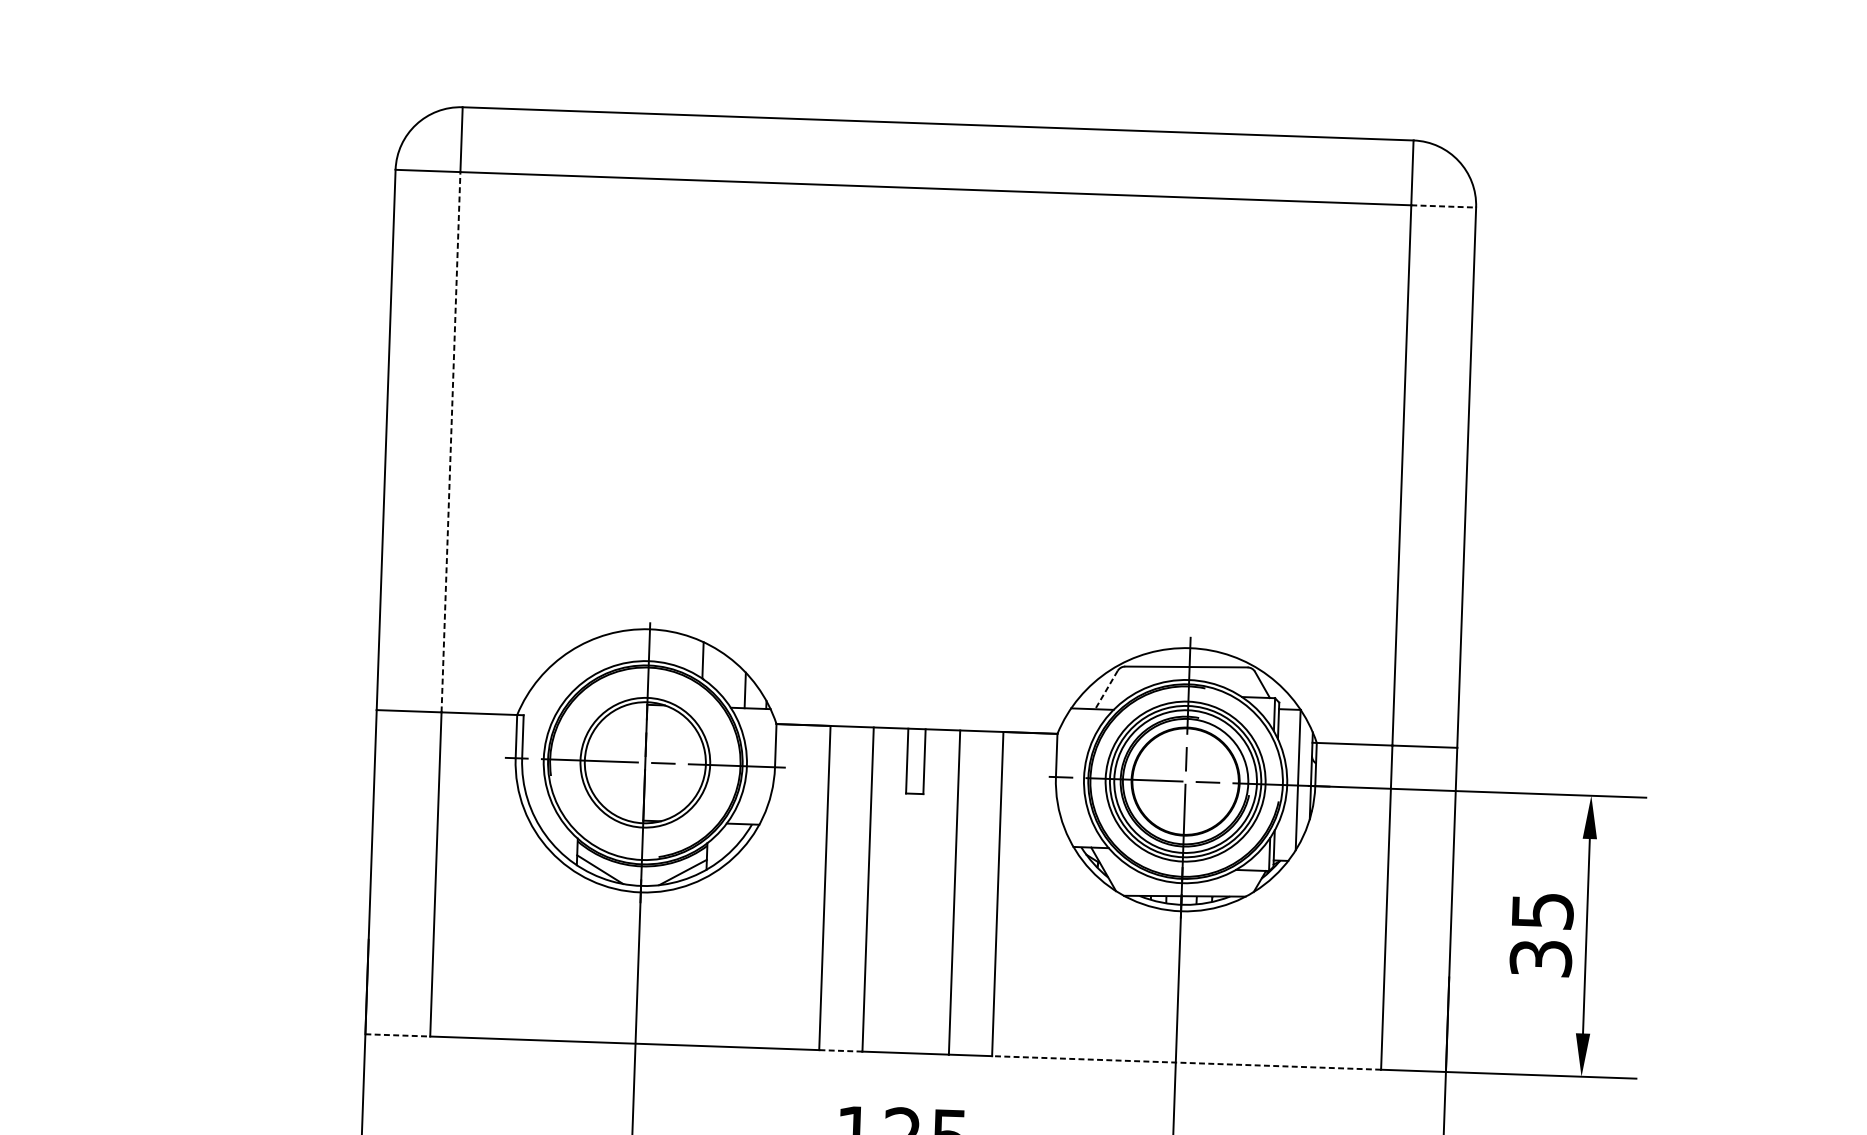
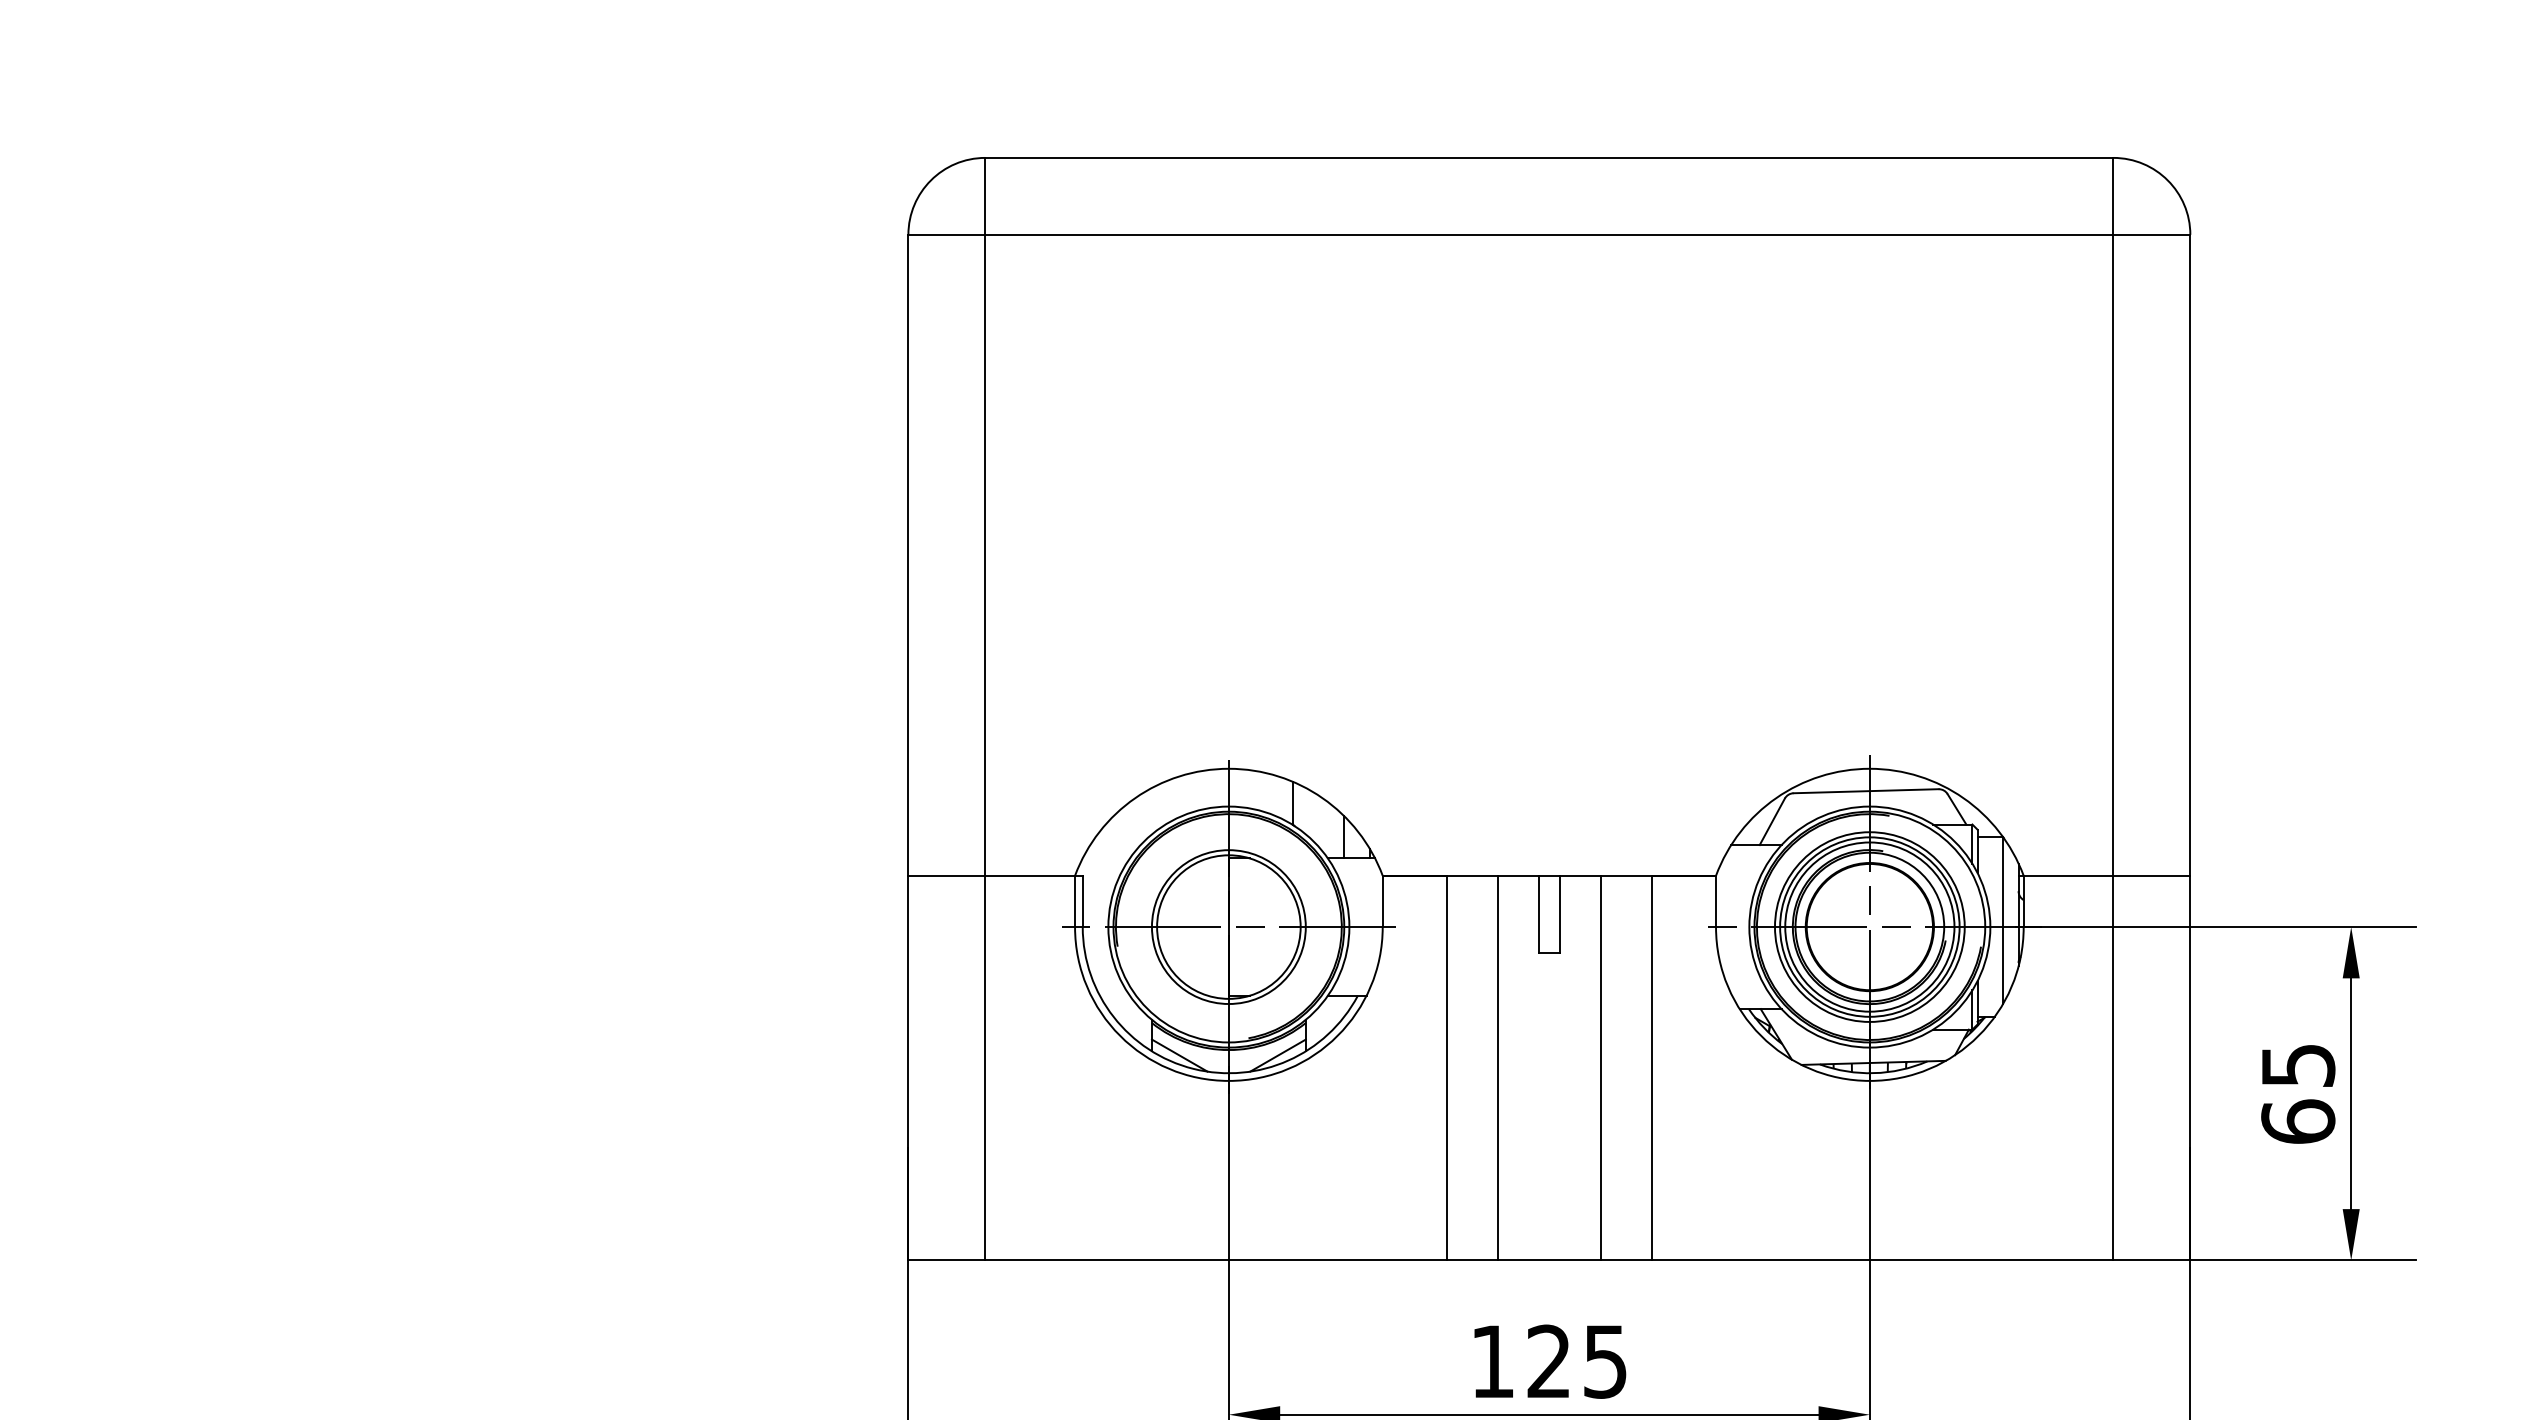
line: (1444, 206) -> (2152, 234), dashed -> solid
line: (451, 441) -> (985, 554), dashed -> solid
line: (1106, 690) -> (1772, 822), dashed -> solid
text: (1541, 958) -> (2298, 1121), 35 -> 65
line: (398, 1035) -> (947, 1260), dashed -> solid
line: (840, 1050) -> (1472, 1260), dashed -> solid
line: (1186, 1063) -> (1882, 1260), dashed -> solid

